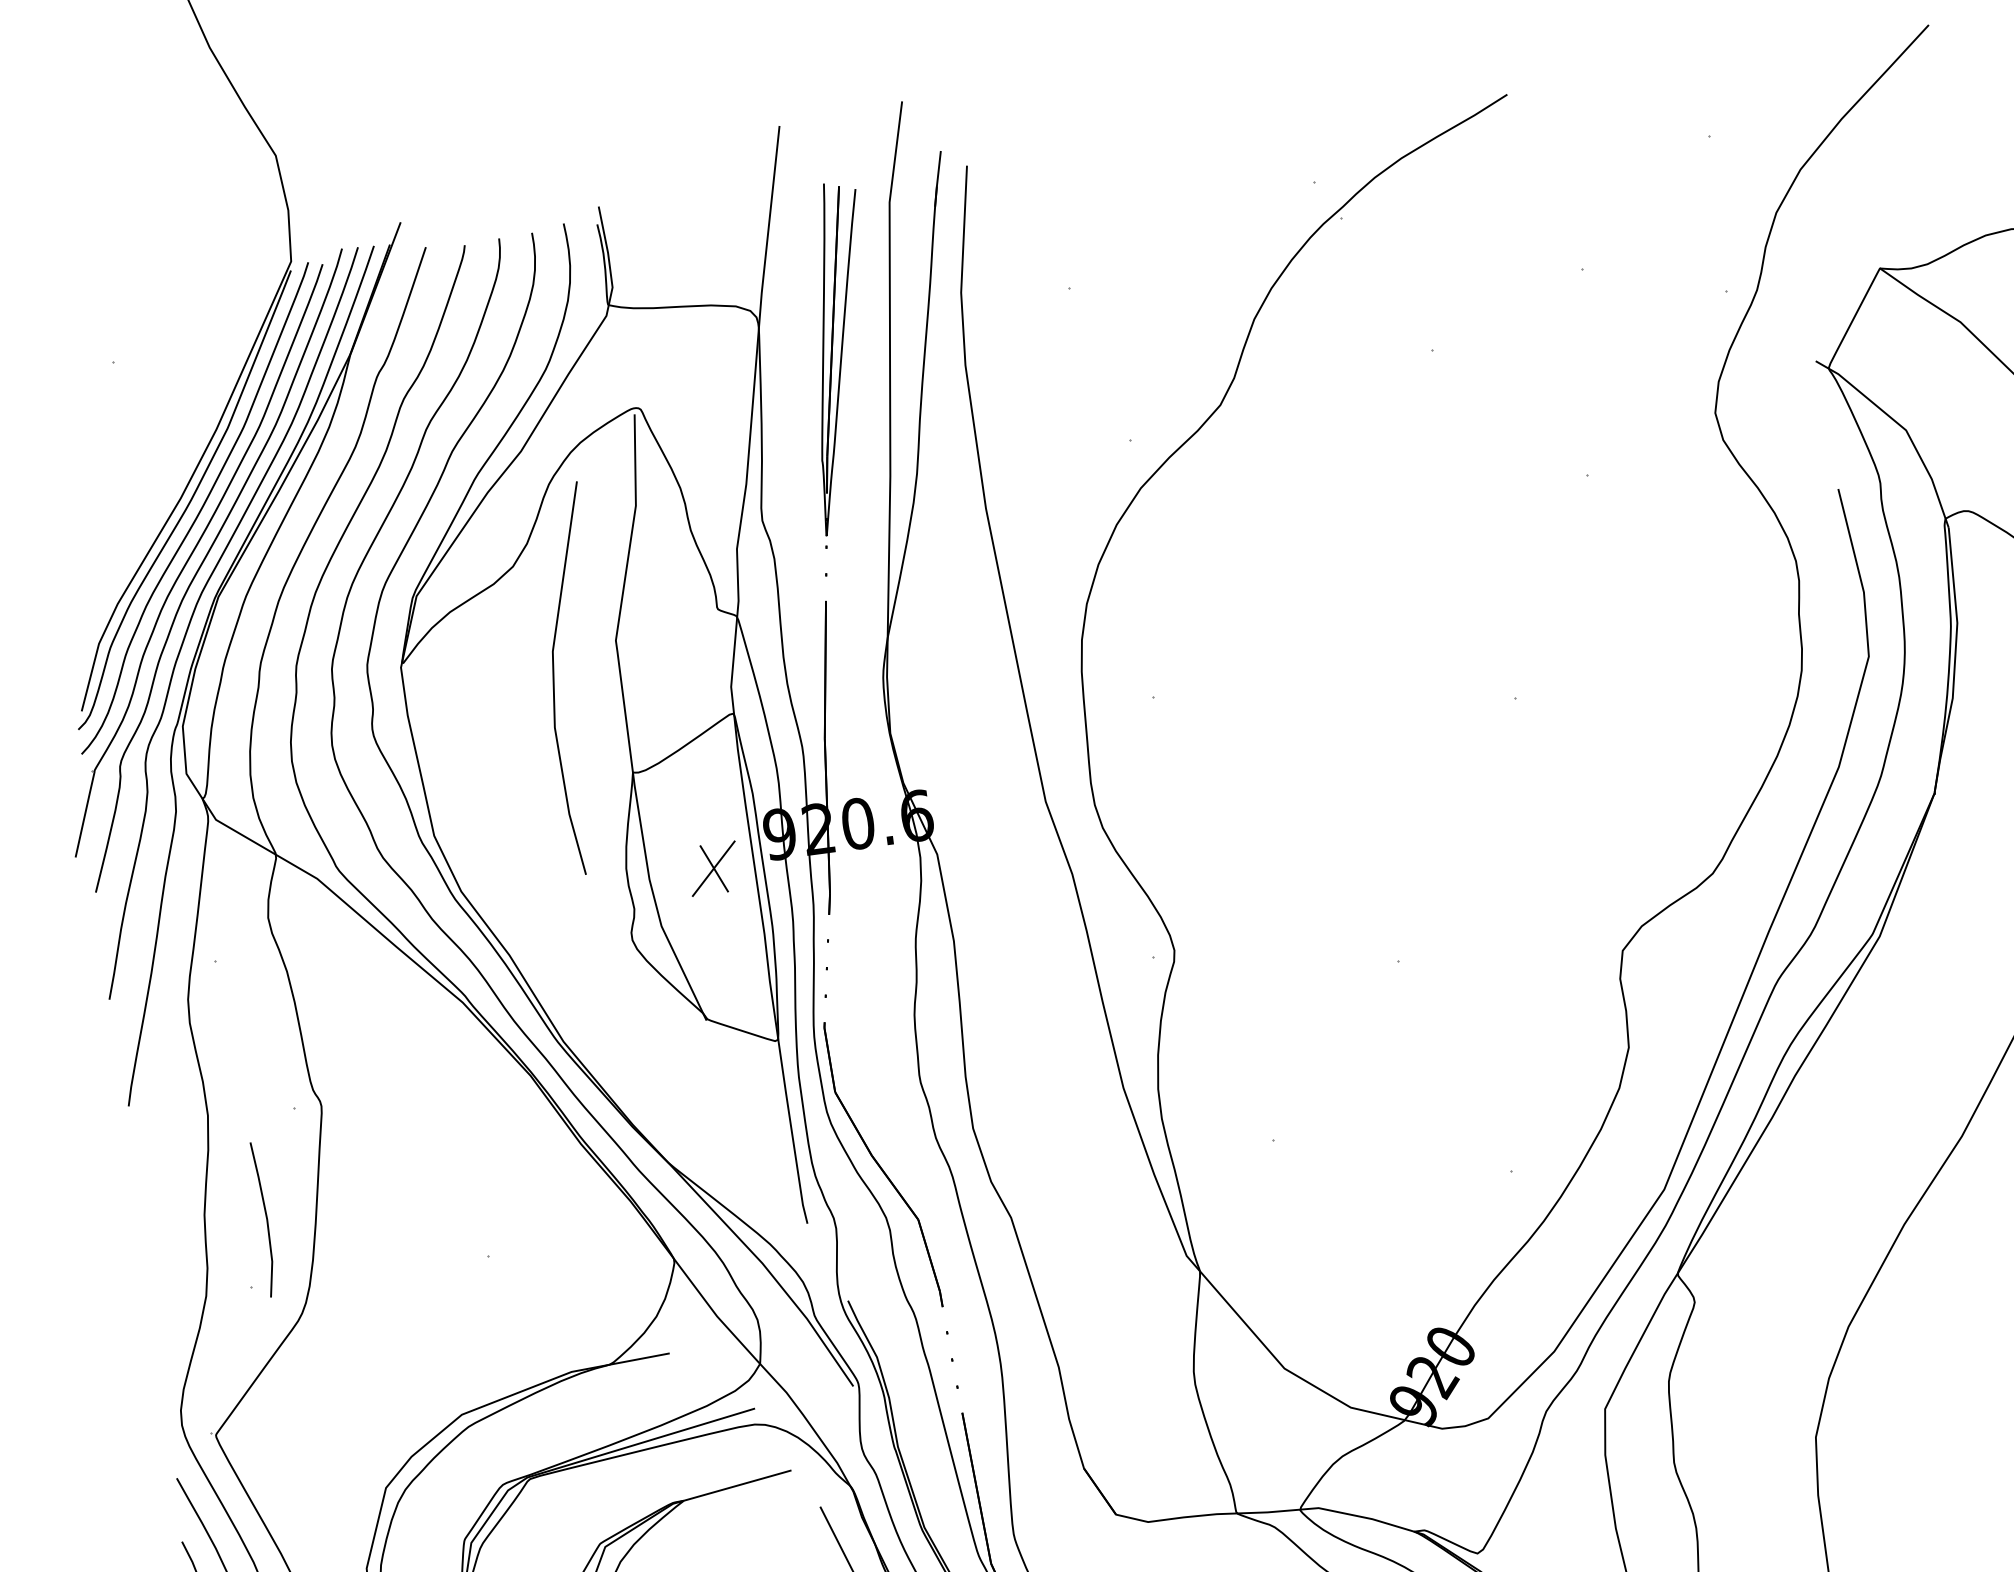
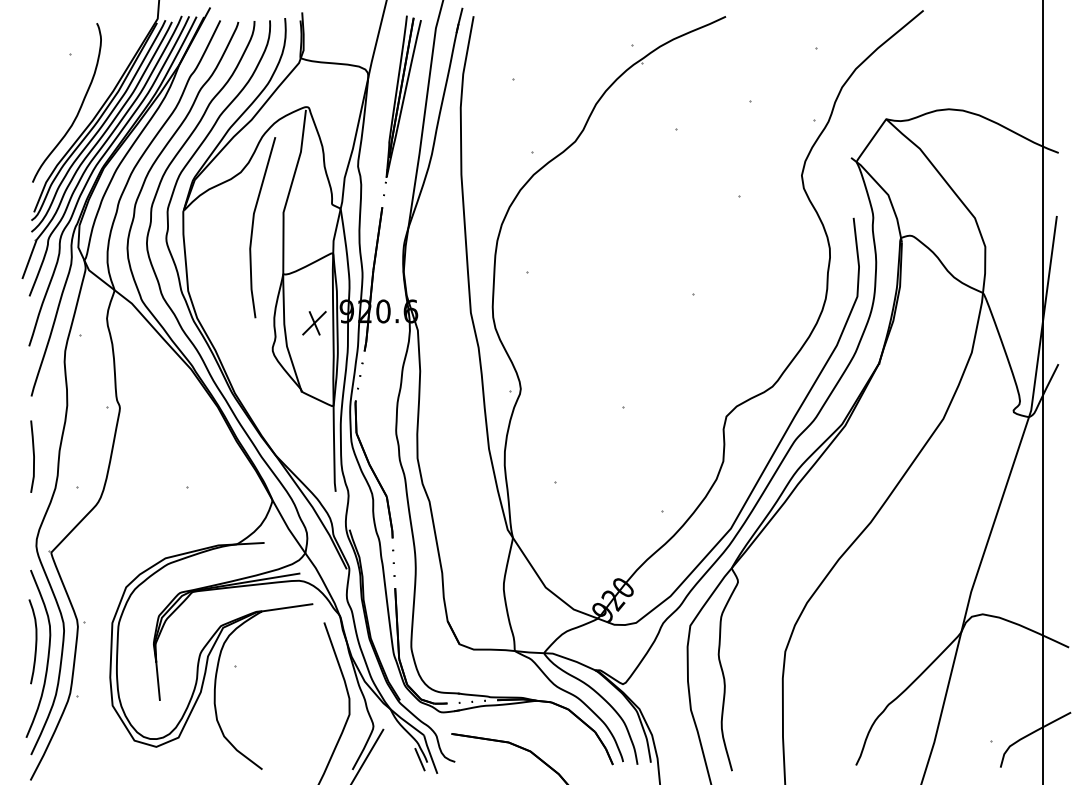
curve: (147, 478) -> (78, 109), added
line: (265, 1218) -> (33, 456), moved

